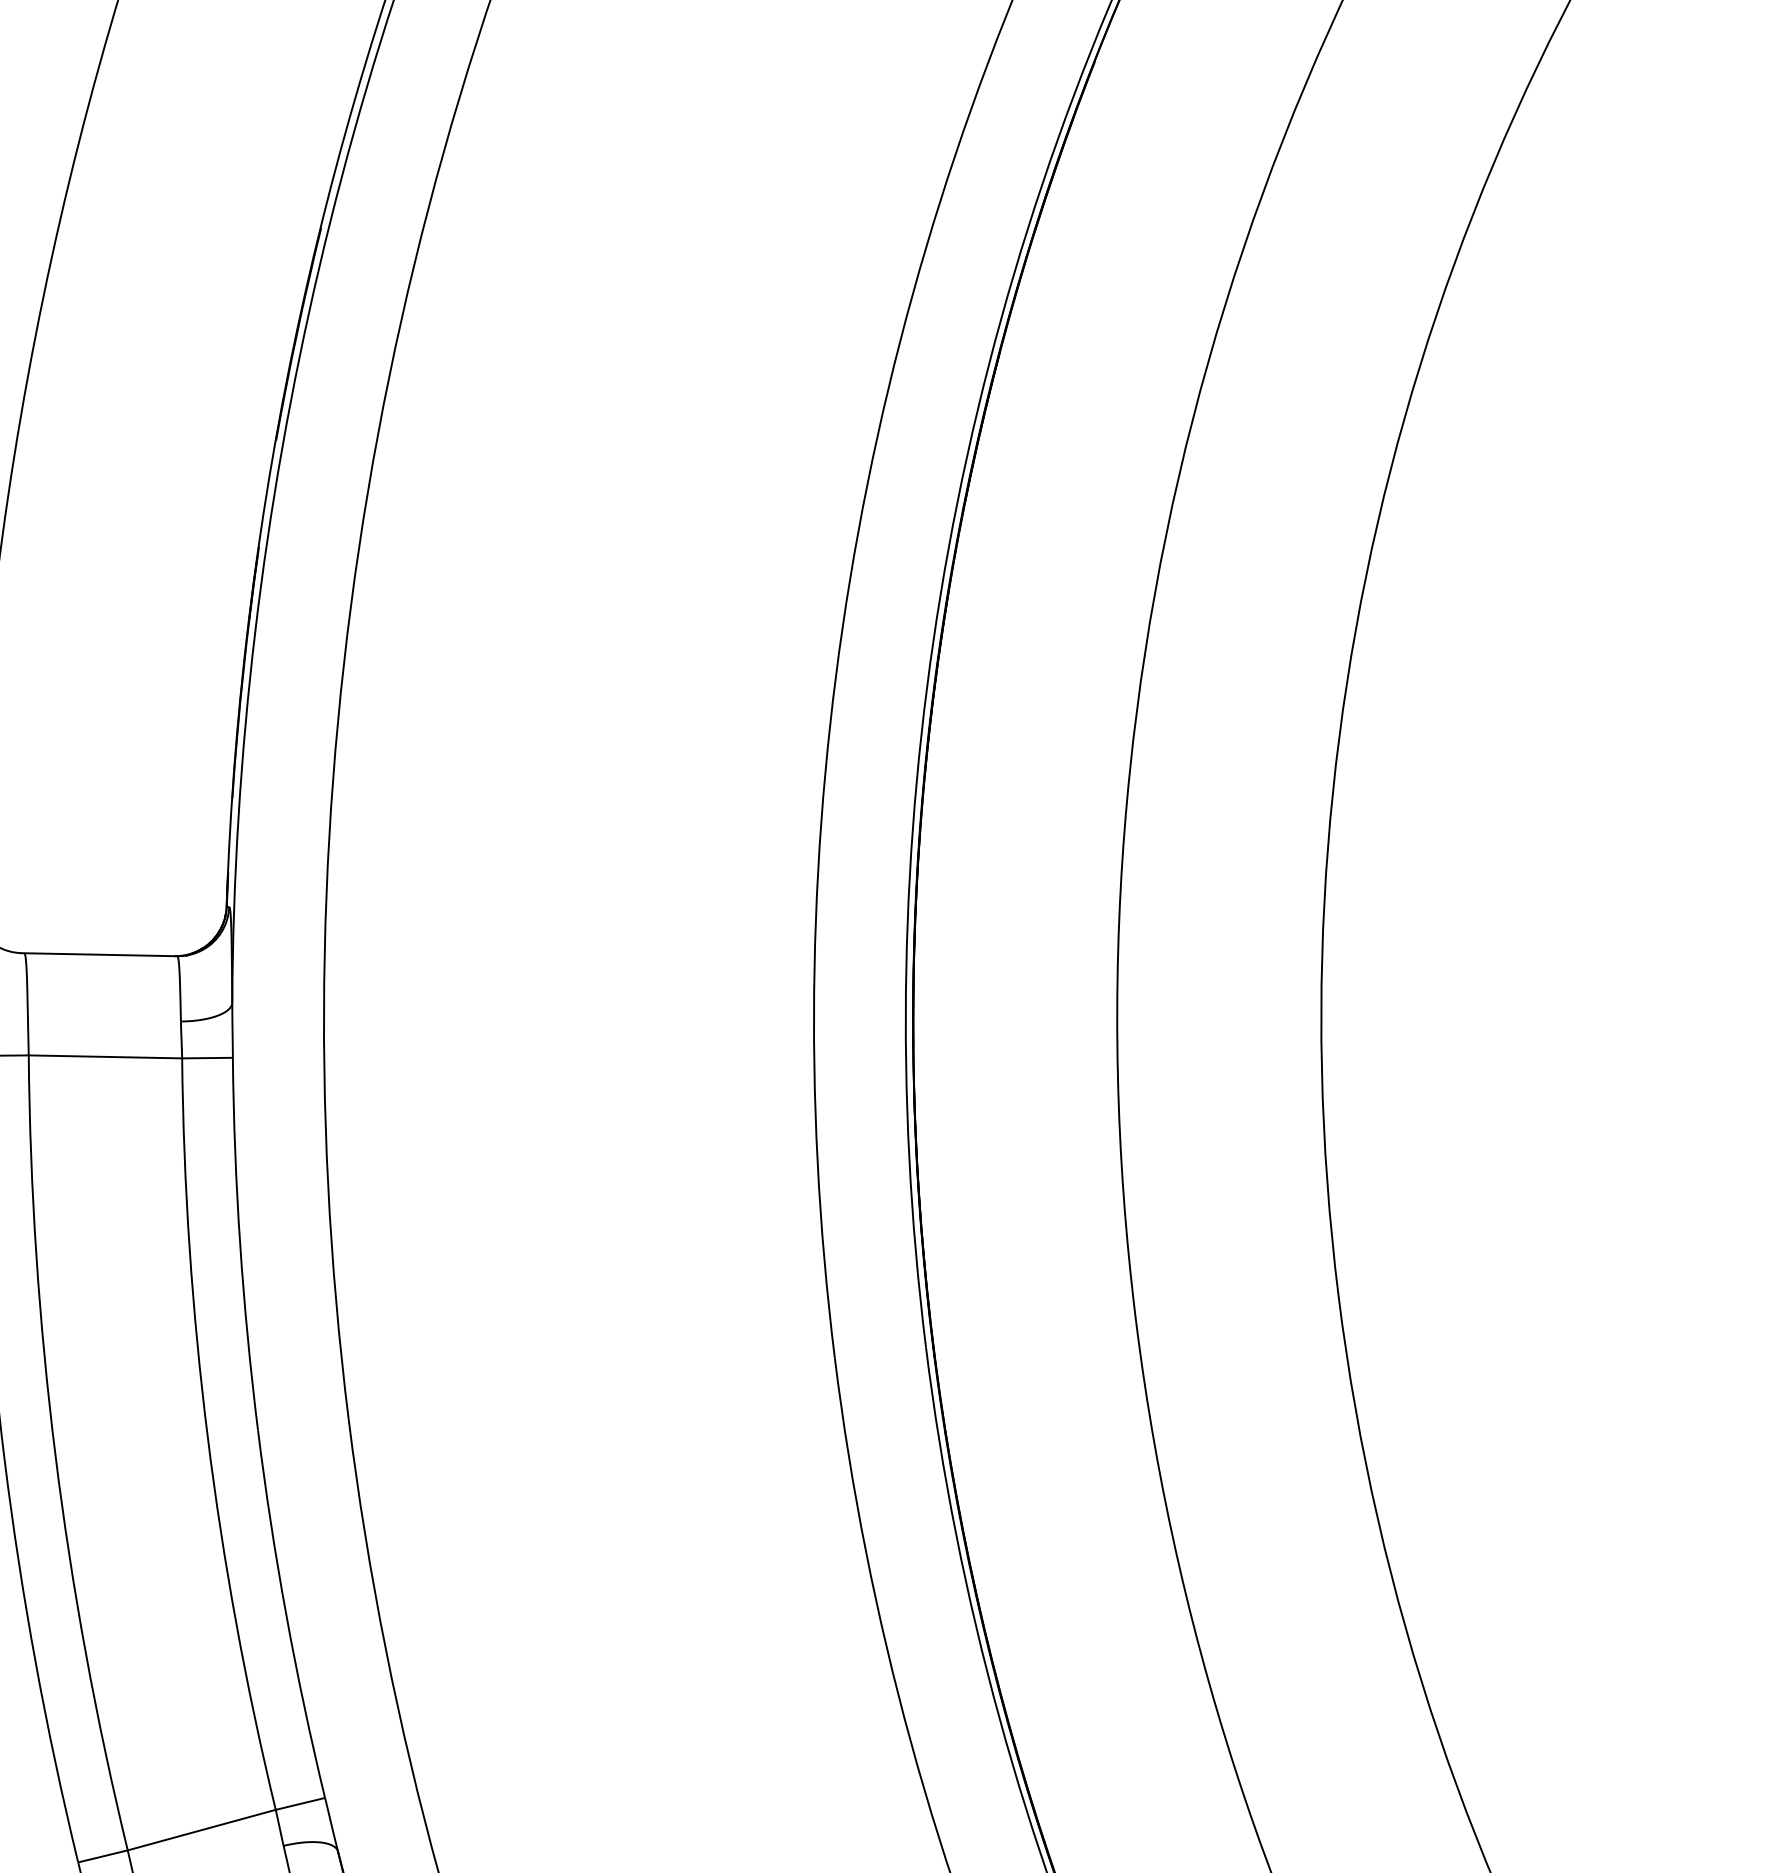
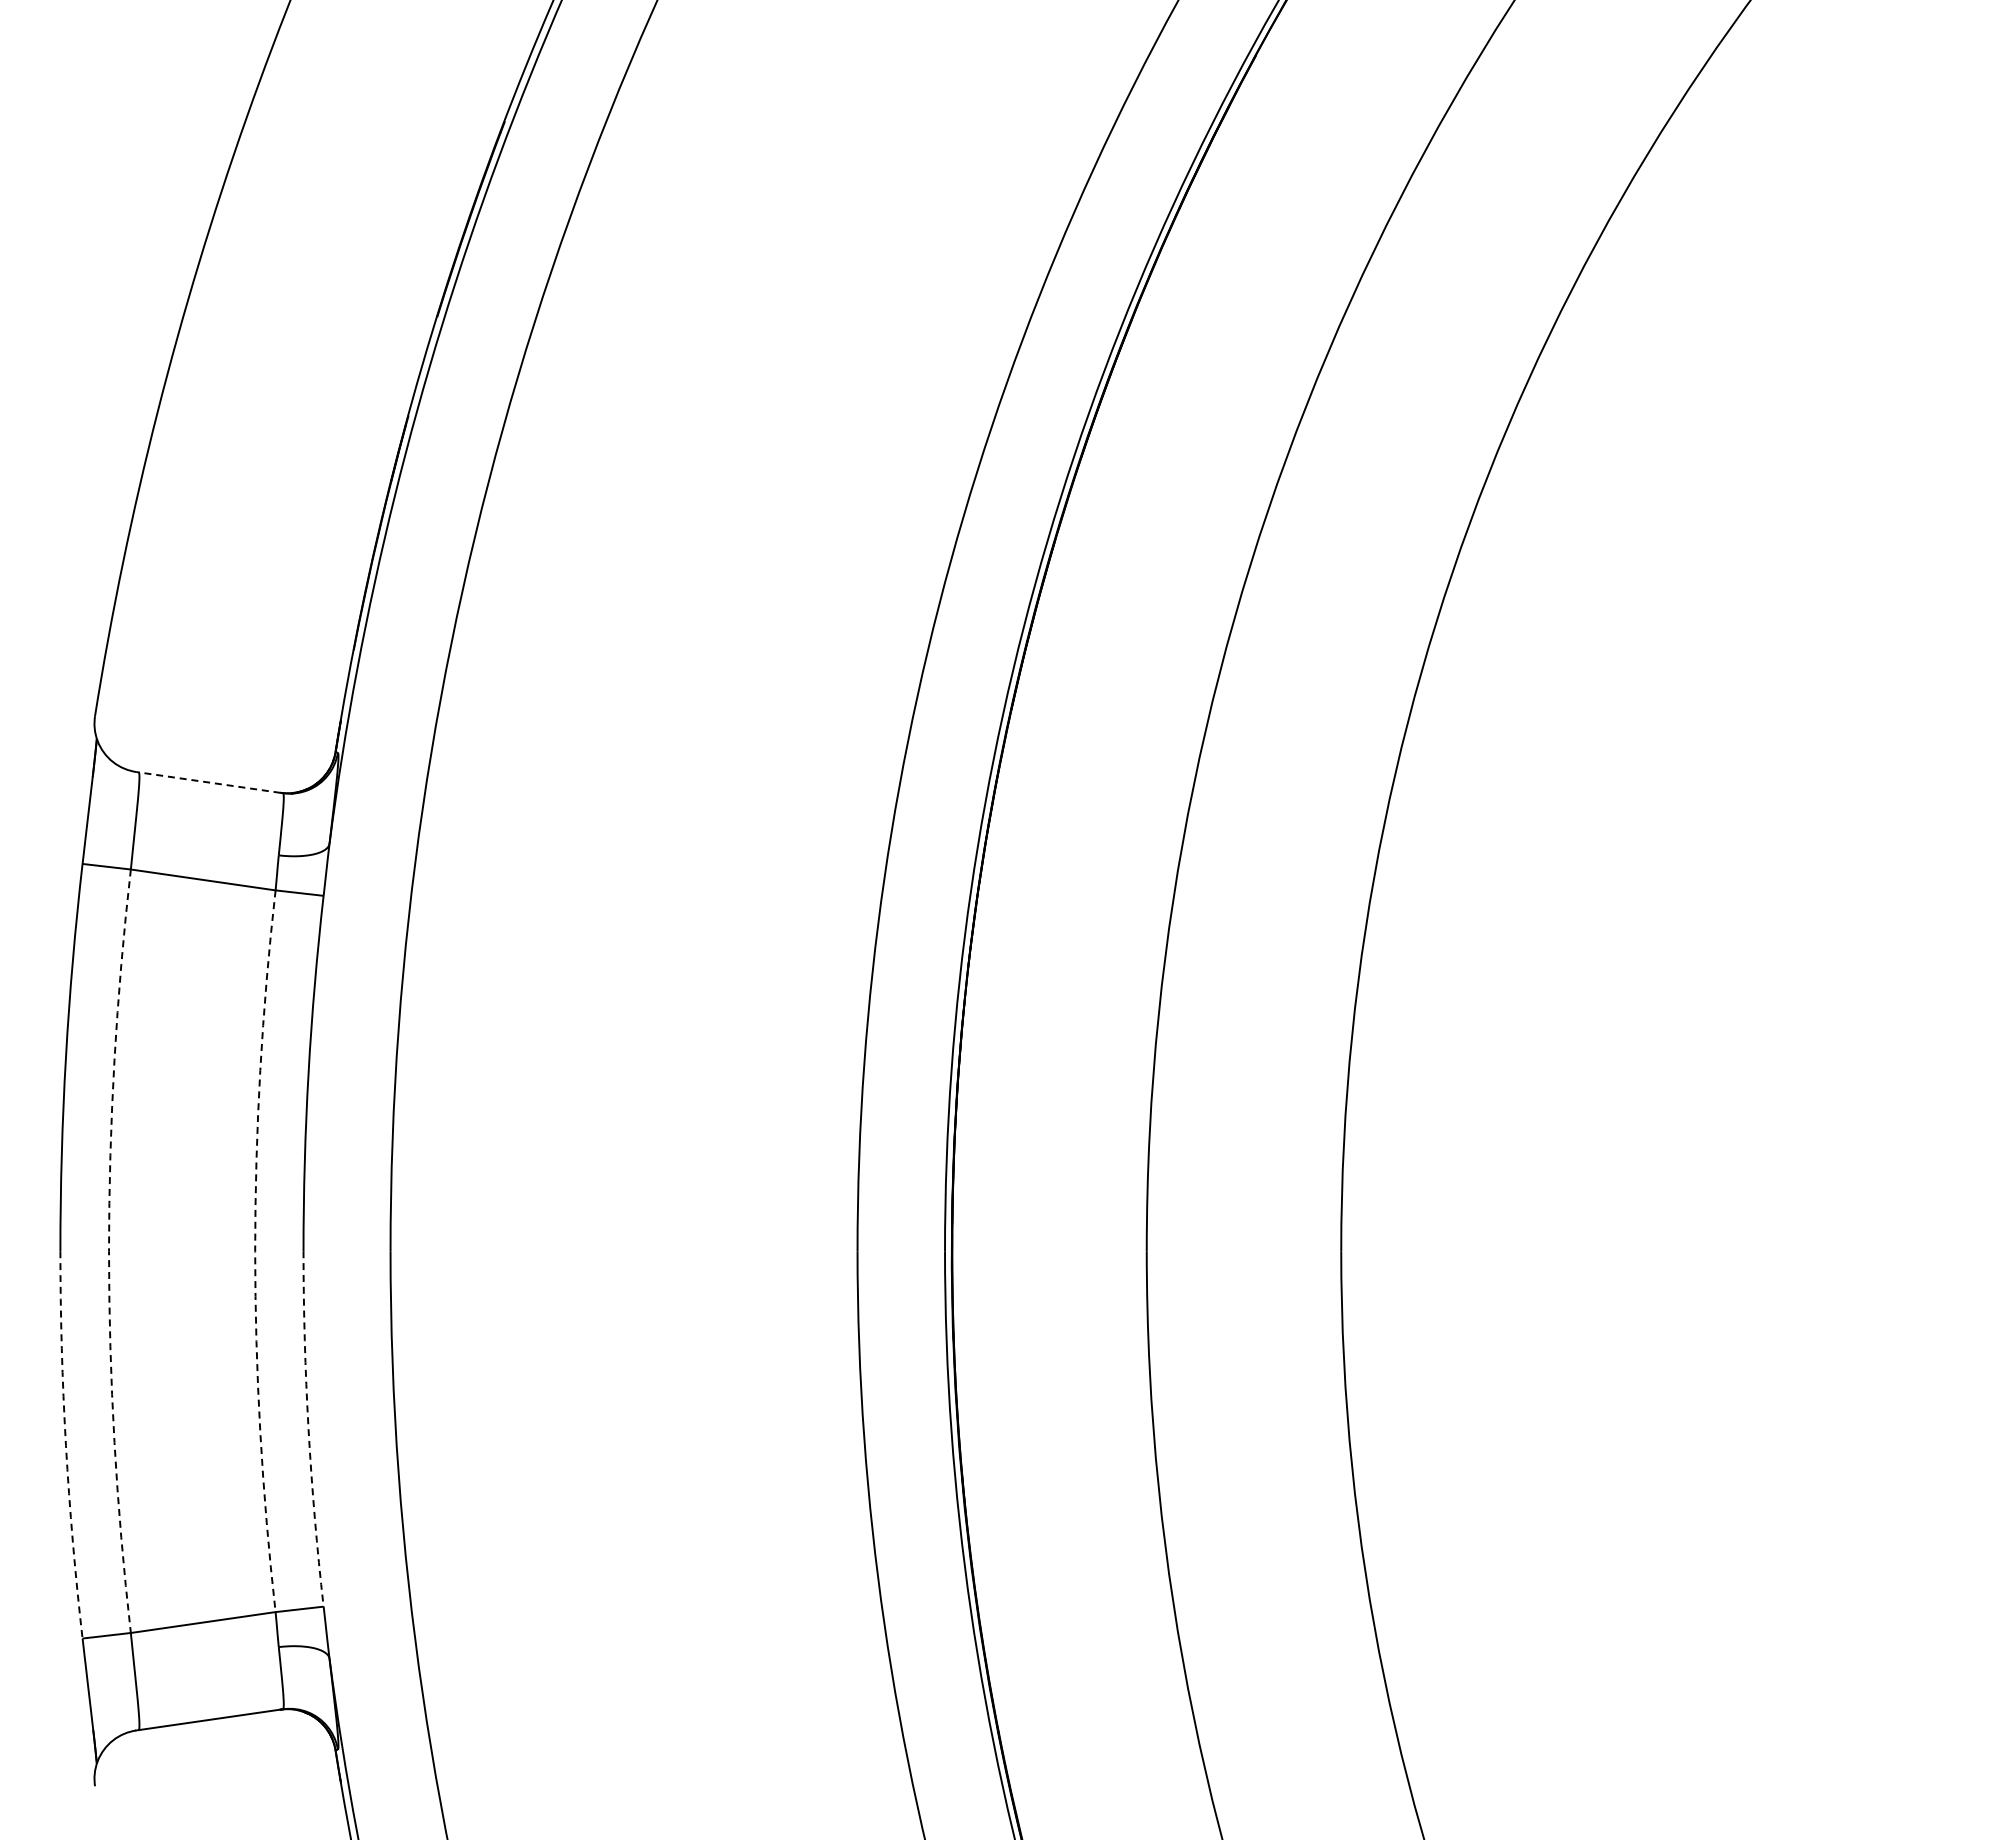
line: (98, 954) -> (208, 782), solid -> dashed
arc: (208, 1436) -> (255, 1251), solid -> dashed
arc: (56, 1455) -> (109, 1251), solid -> dashed
arc: (286, 1615) -> (308, 1429), solid -> dashed
arc: (35, 1663) -> (65, 1445), solid -> dashed

